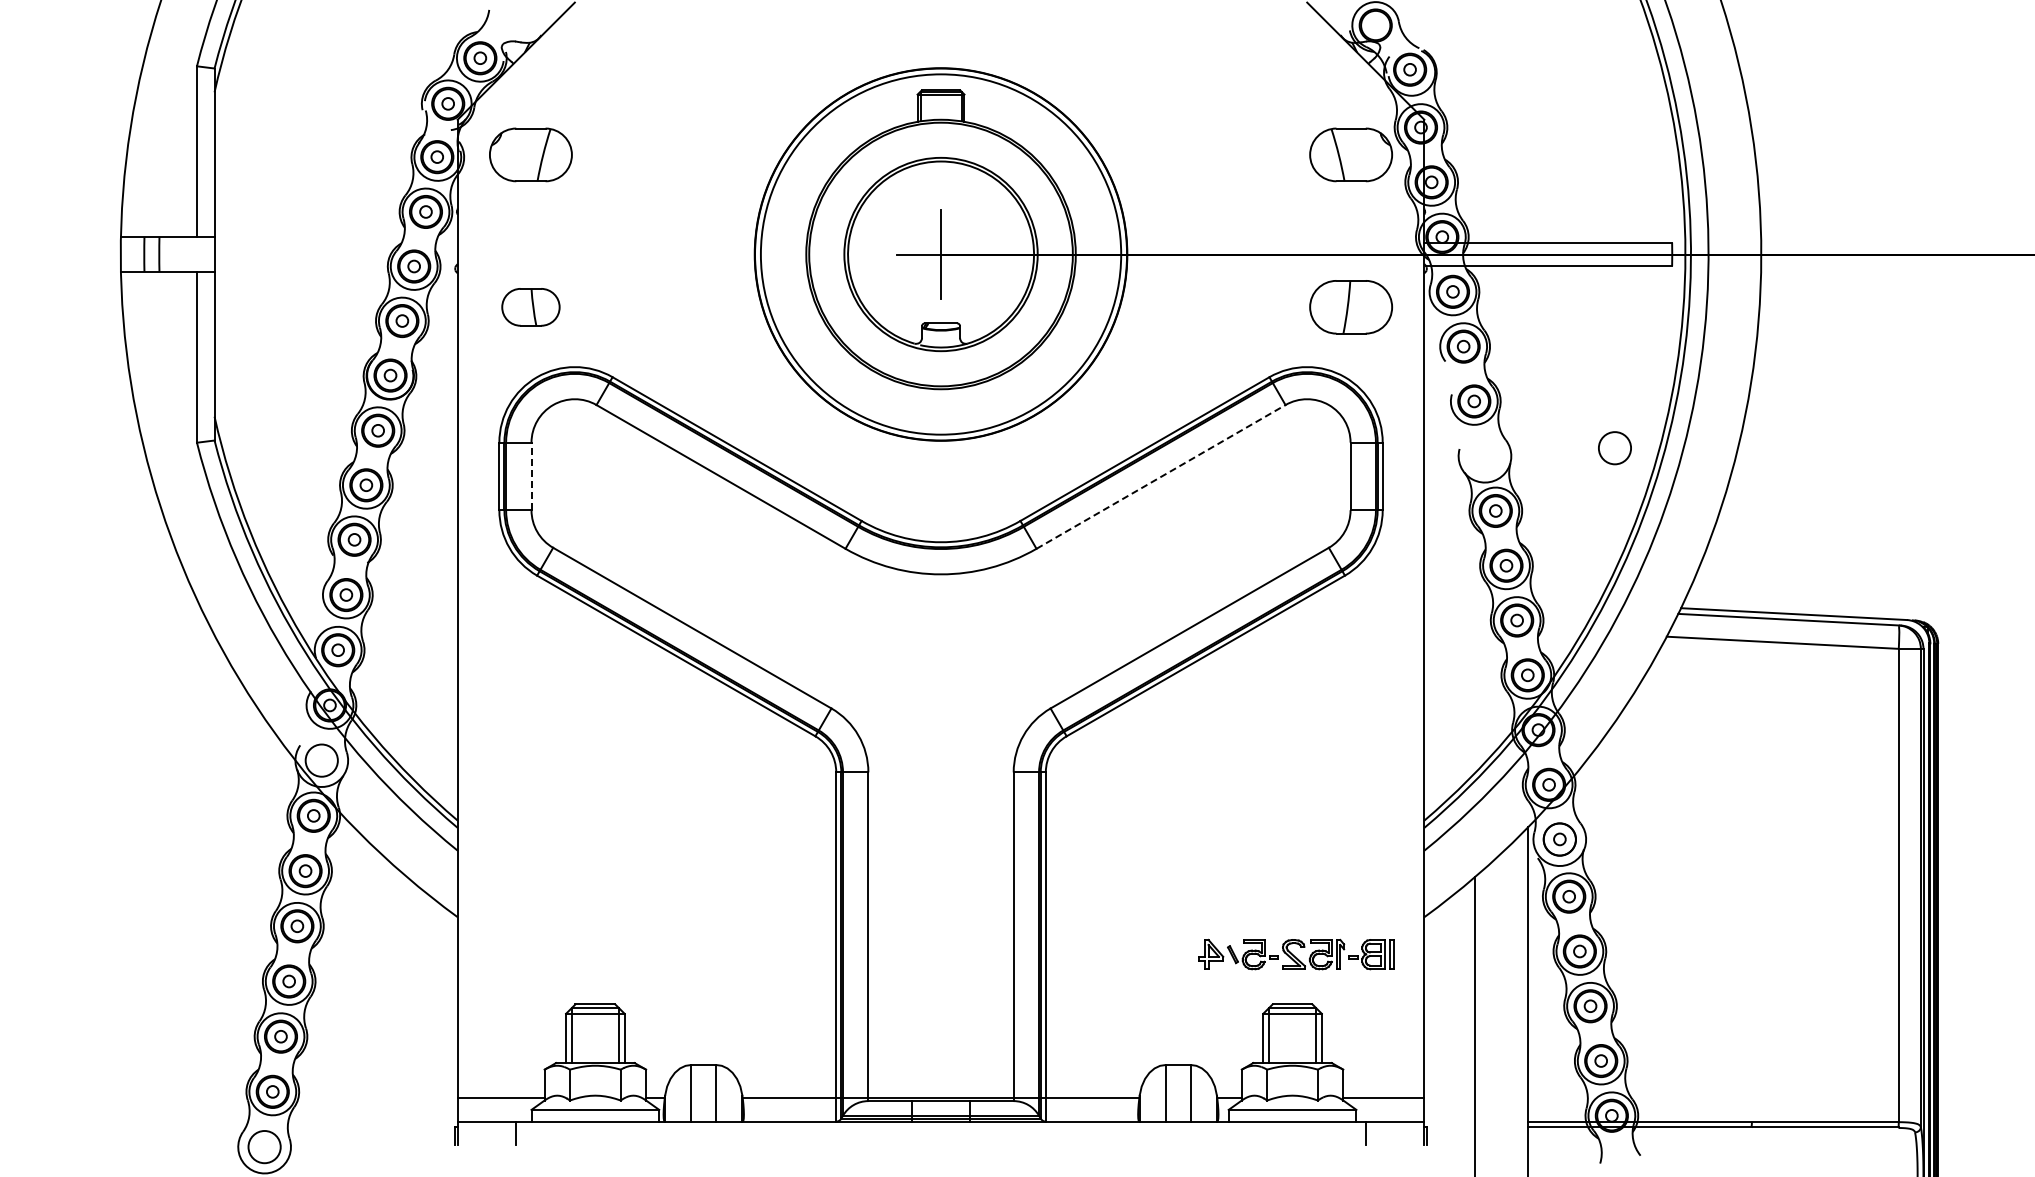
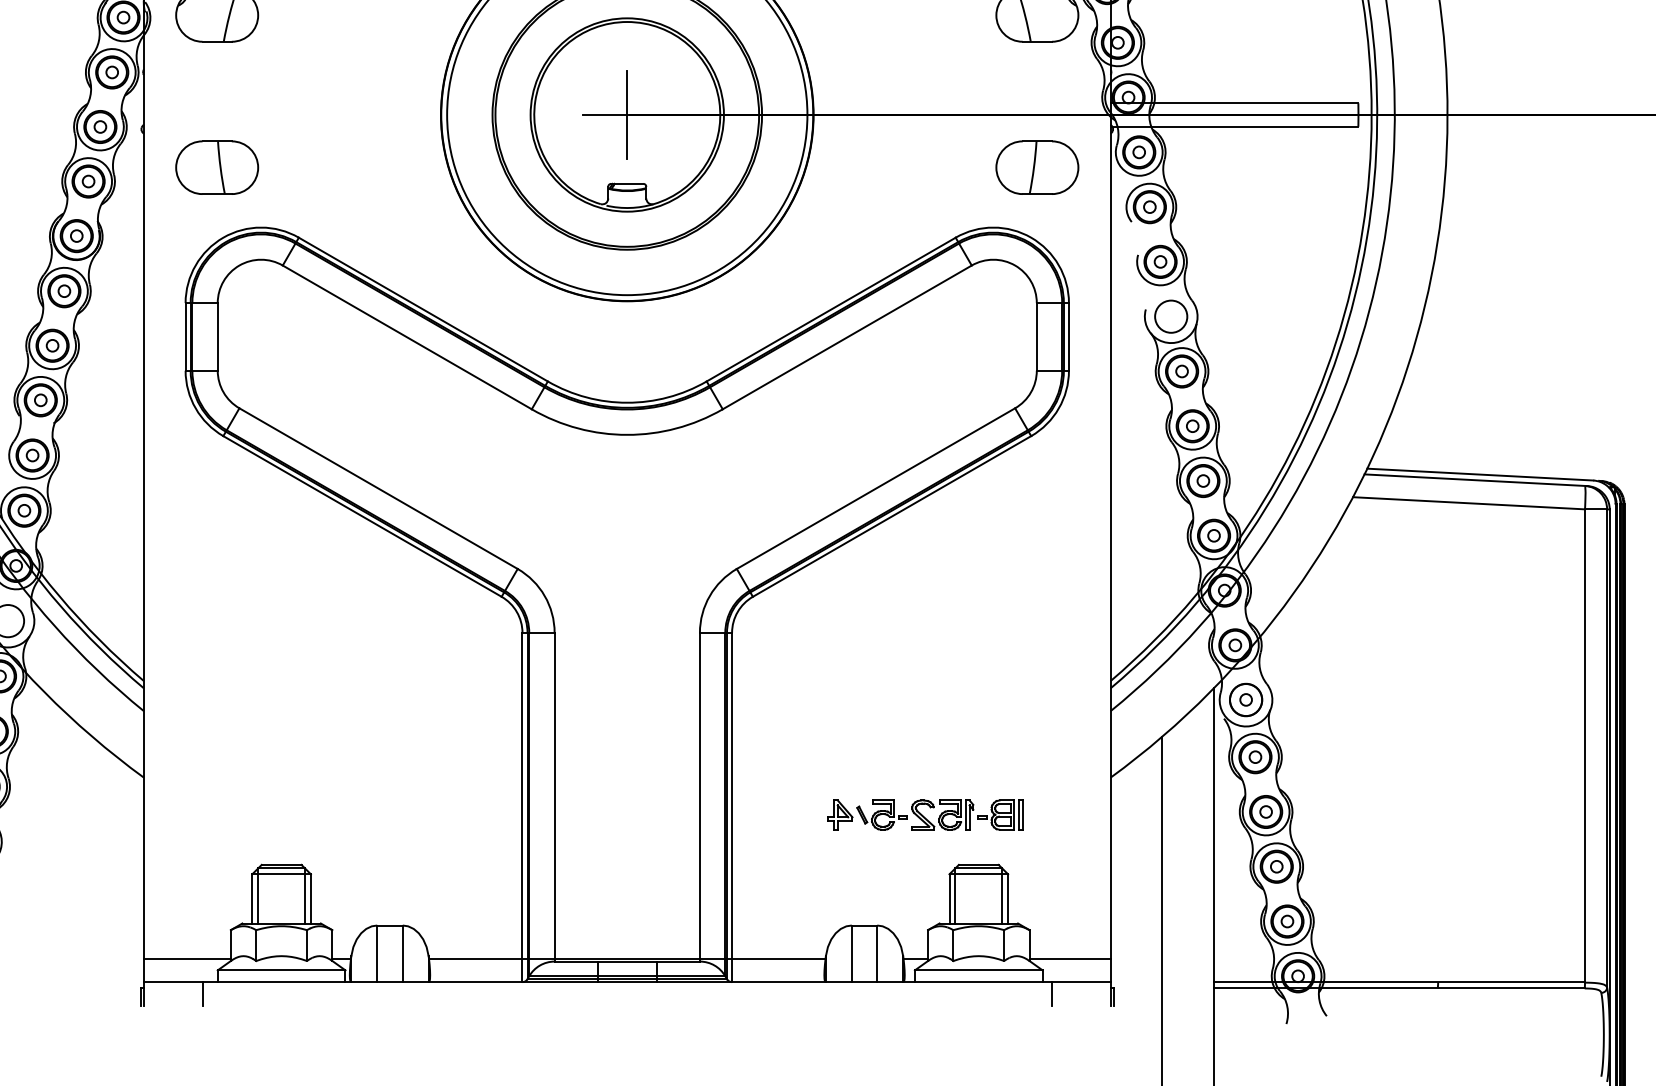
part: (530, 307) -> (216, 167), size x1.43
circle: (1614, 448) -> (1170, 316), moved
line: (531, 476) -> (217, 336), dashed -> solid
line: (1161, 476) -> (847, 336), dashed -> solid
part: (1296, 954) -> (925, 814), moved

